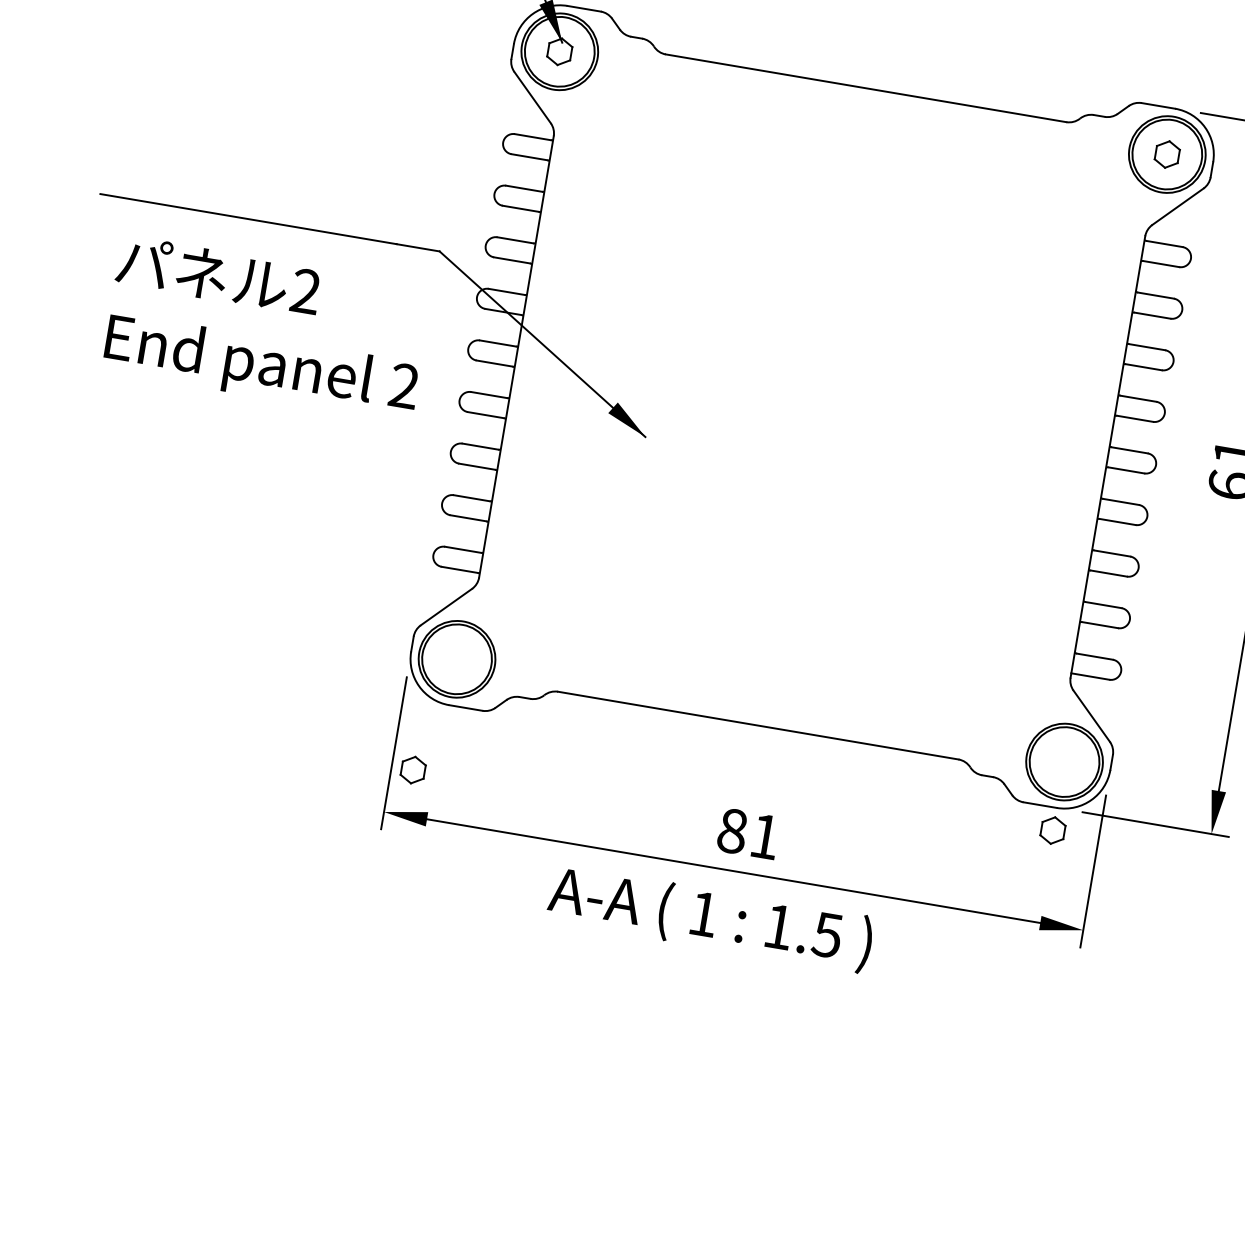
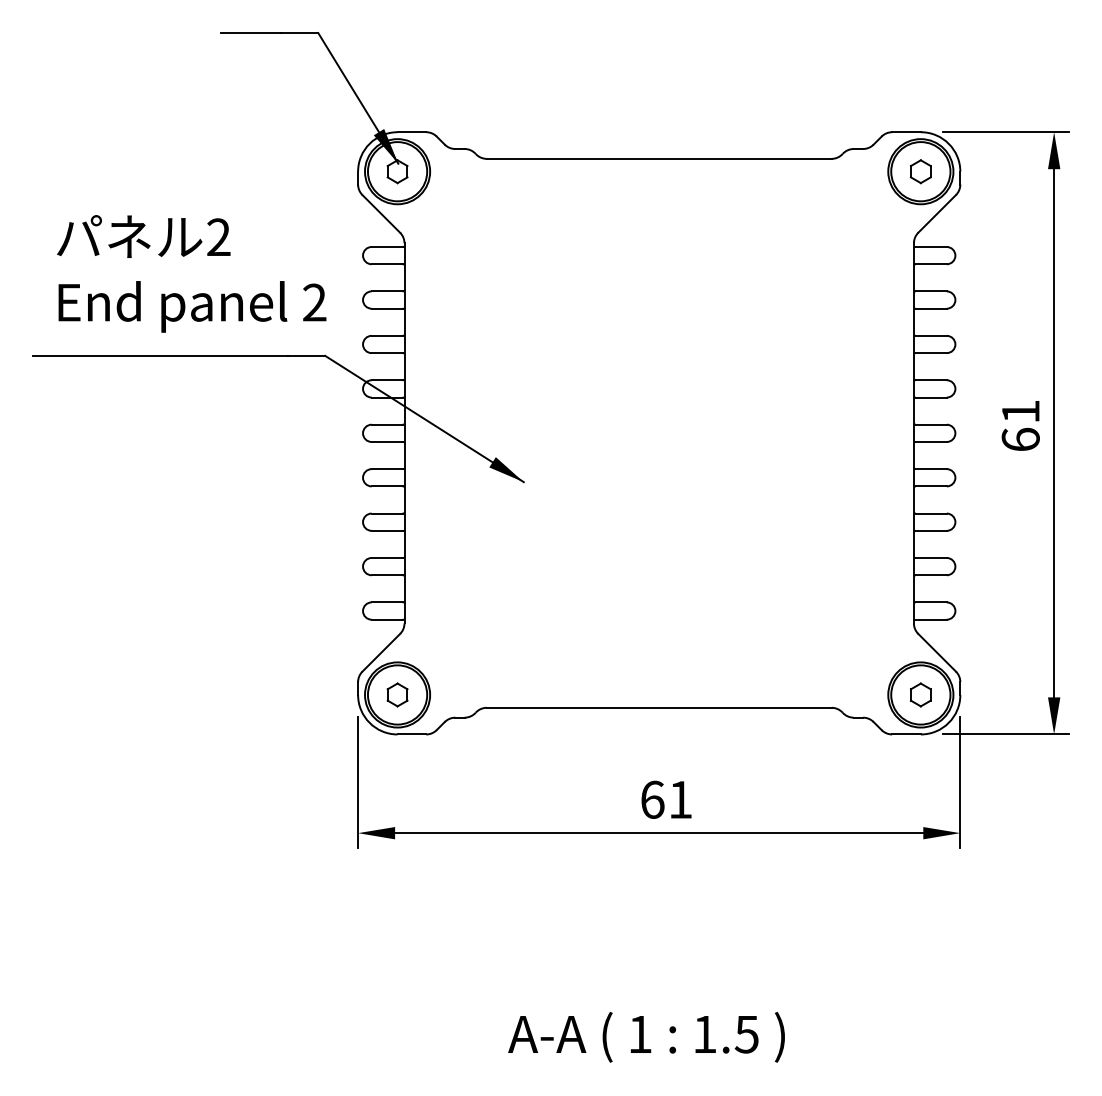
text: (266, 328) -> (191, 273), moved
part: (413, 769) -> (397, 694), moved
part: (1052, 829) -> (920, 694), moved
text: (732, 830) -> (652, 799), 81 -> 61
text: (710, 918) -> (646, 1037), moved

